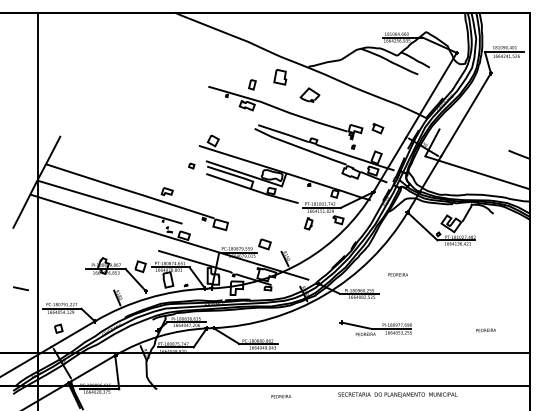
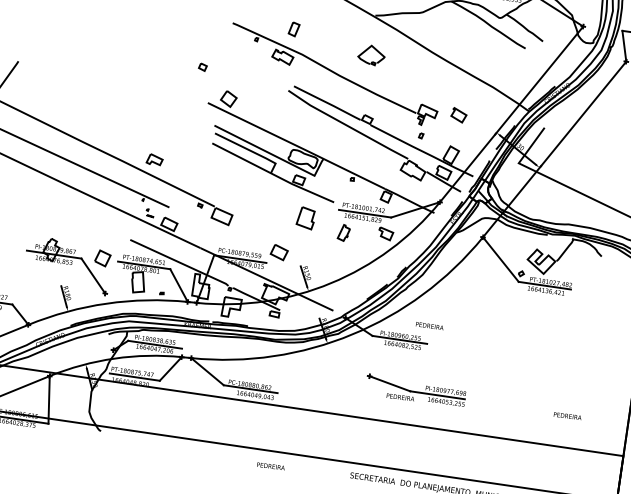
part: (280, 77) -> (306, 218), moved
part: (191, 165) -> (202, 66), moved
text: (397, 274) -> (429, 325), moved

